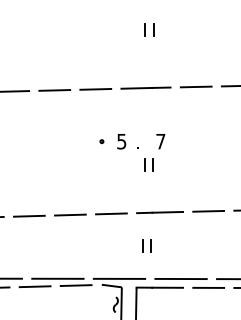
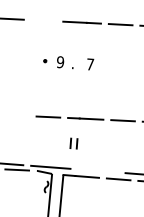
line: (95, 89) -> (43, 20), removed
text: (121, 141) -> (60, 62), 5 -> 9
part: (148, 164) -> (79, 81), removed
line: (70, 214) -> (16, 115), removed
line: (180, 278) -> (97, 170), removed

